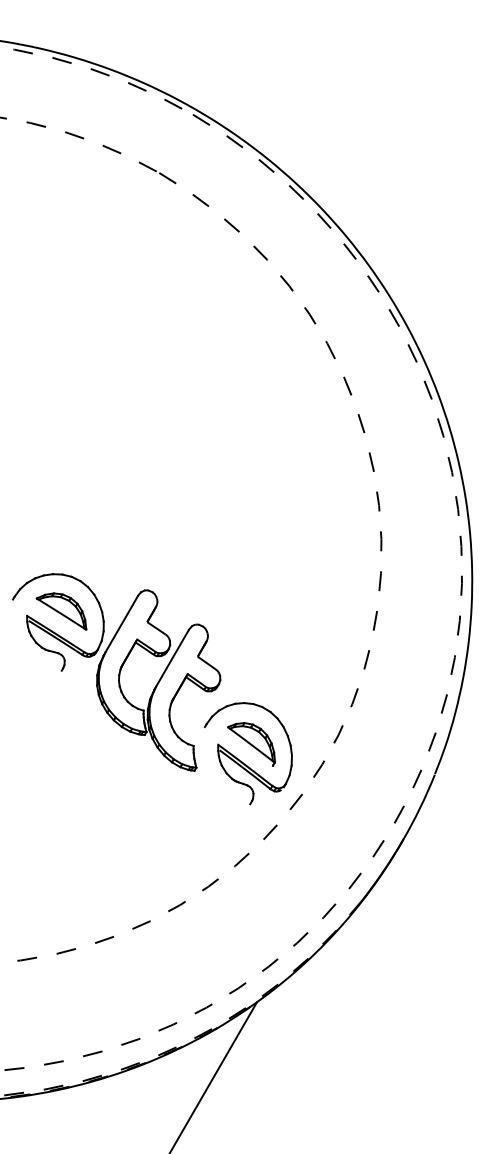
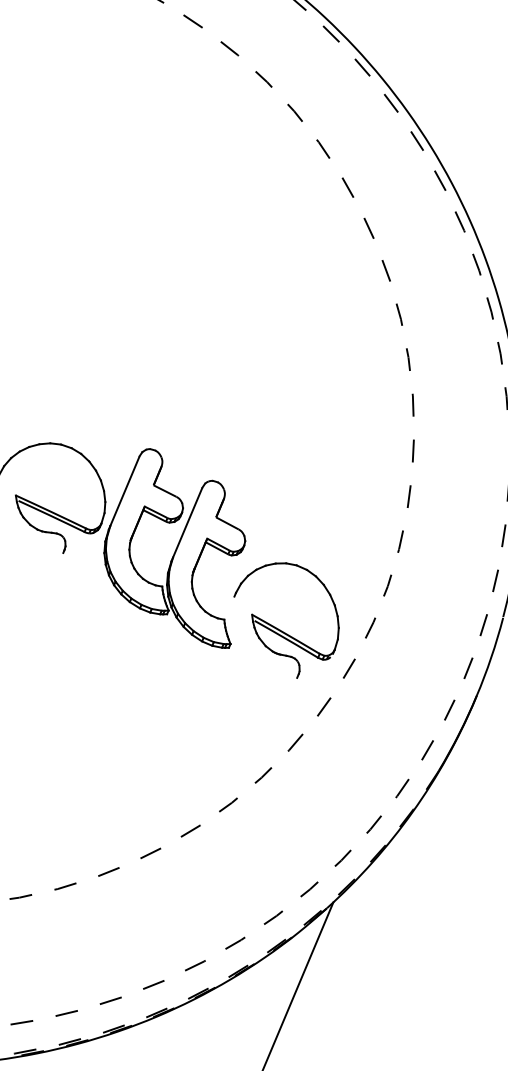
part: (61, 611) -> (54, 485), removed
part: (251, 744) -> (290, 609), removed

